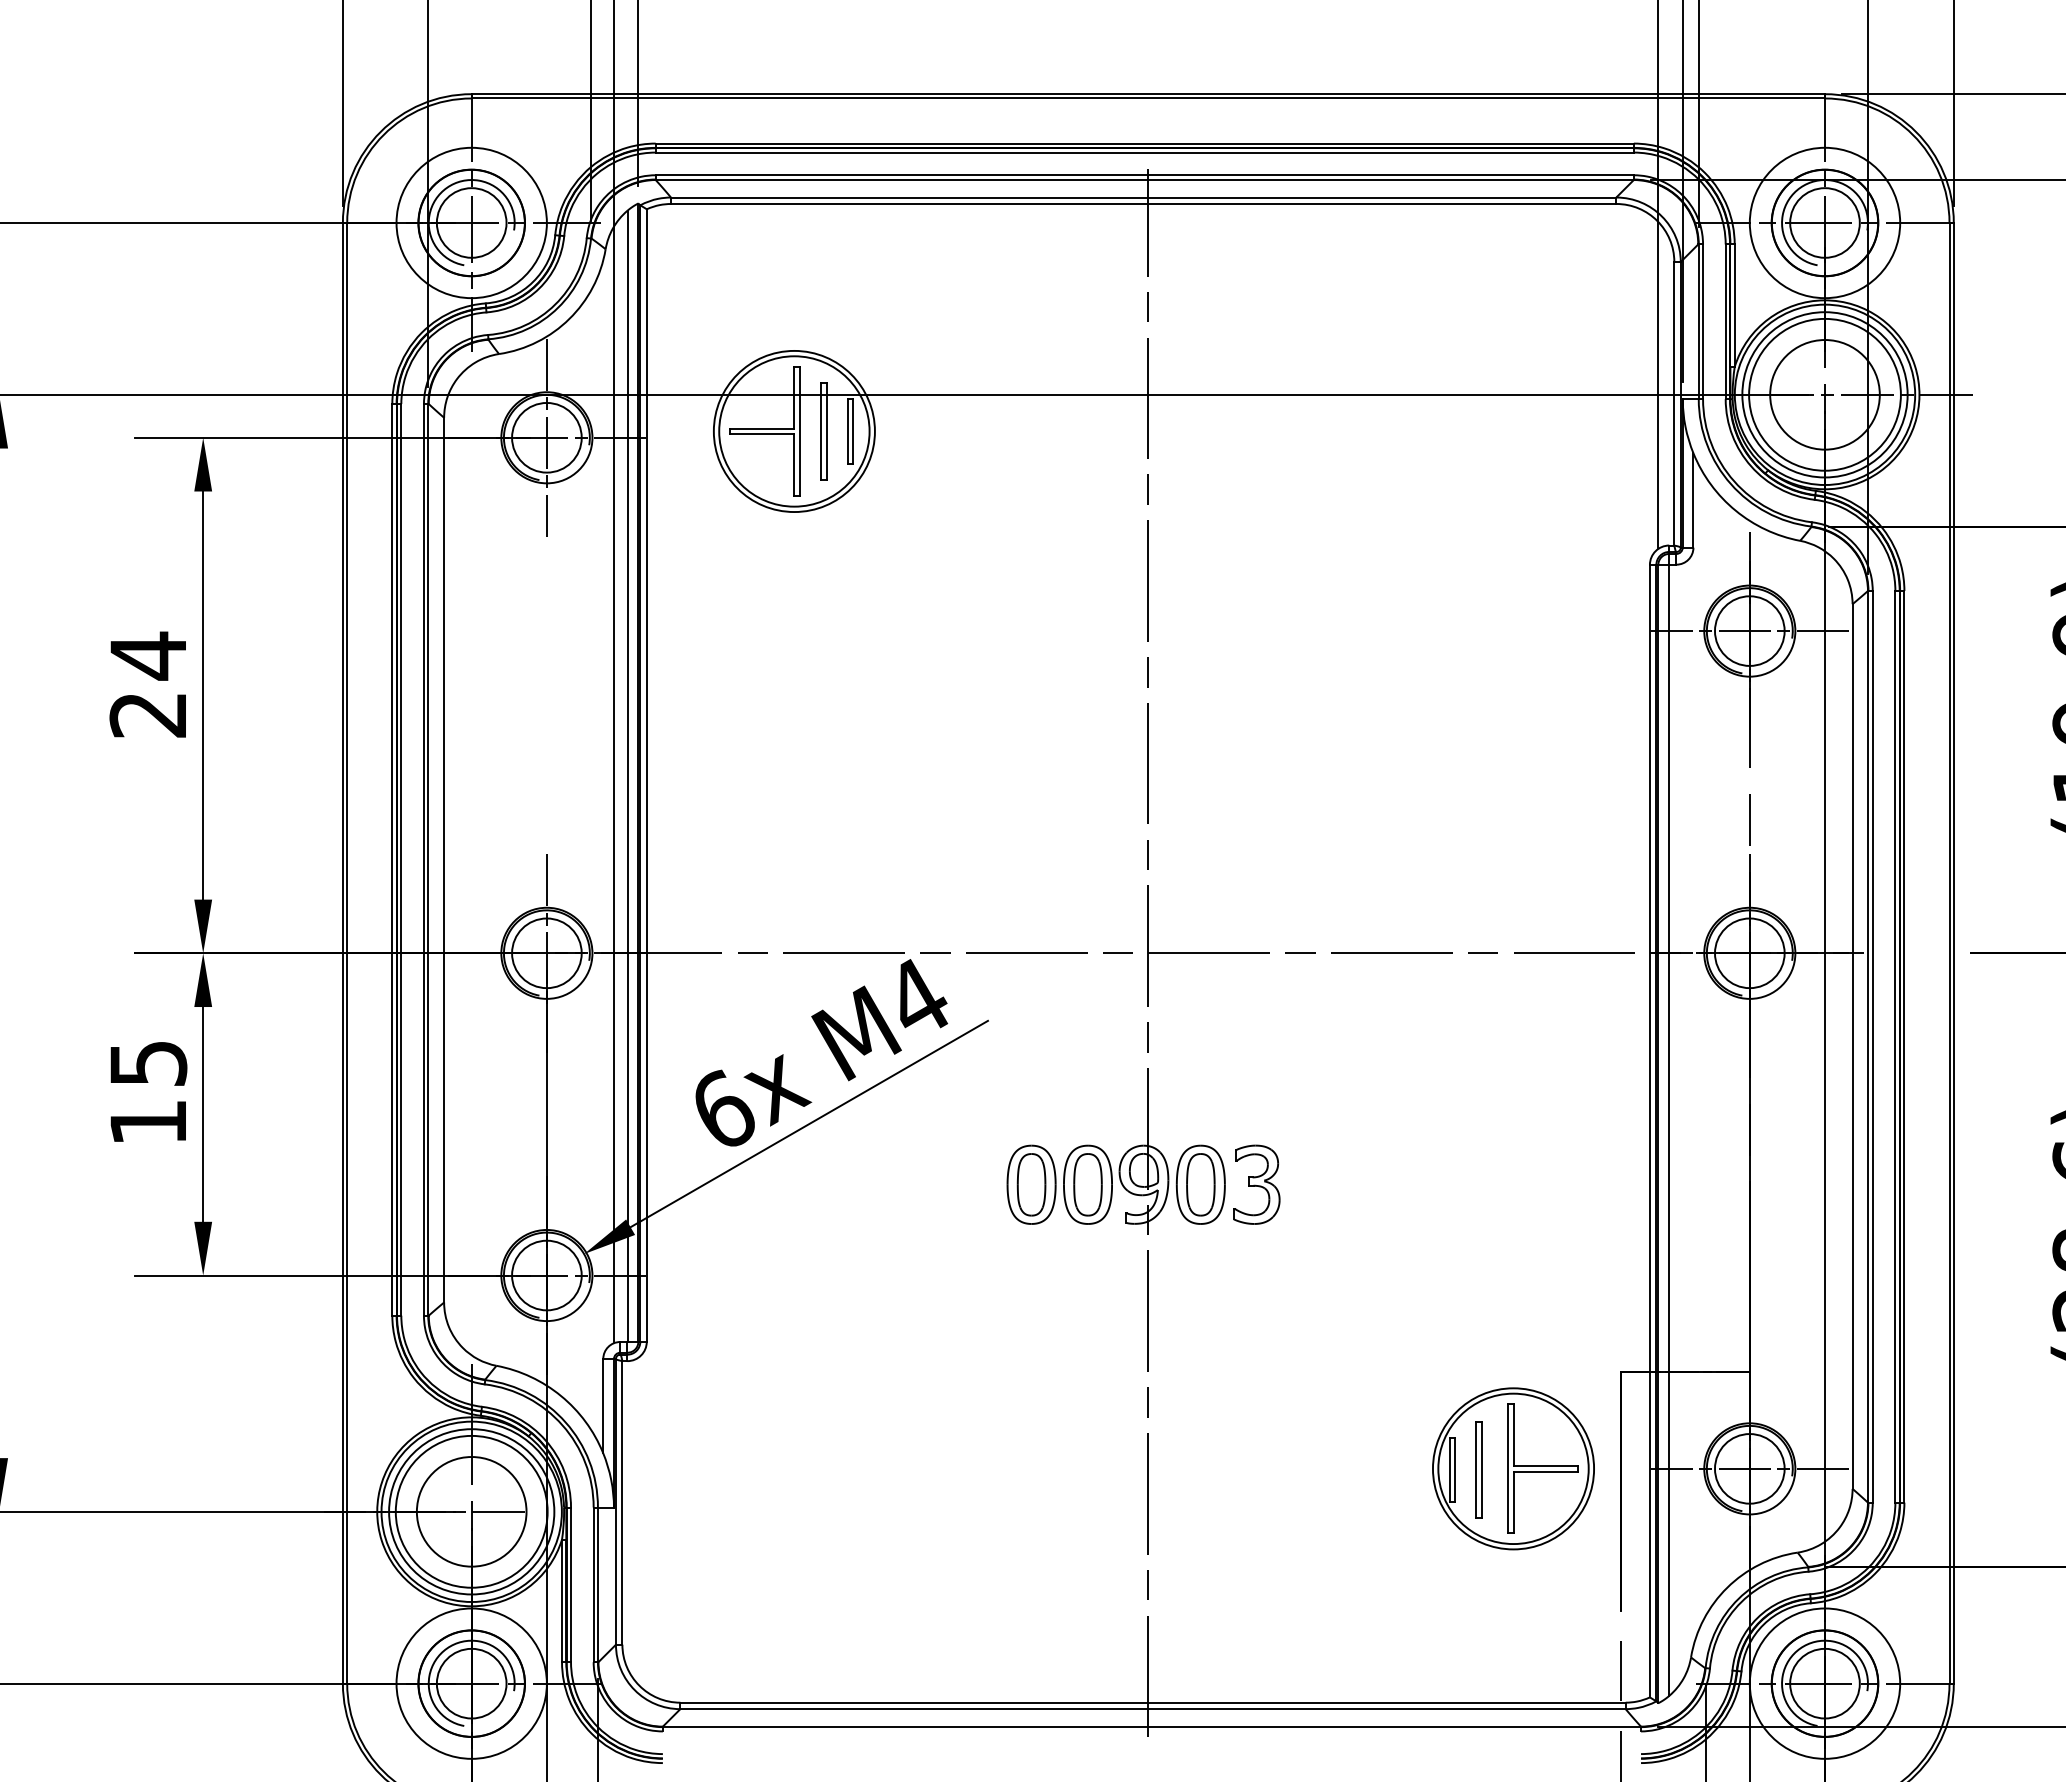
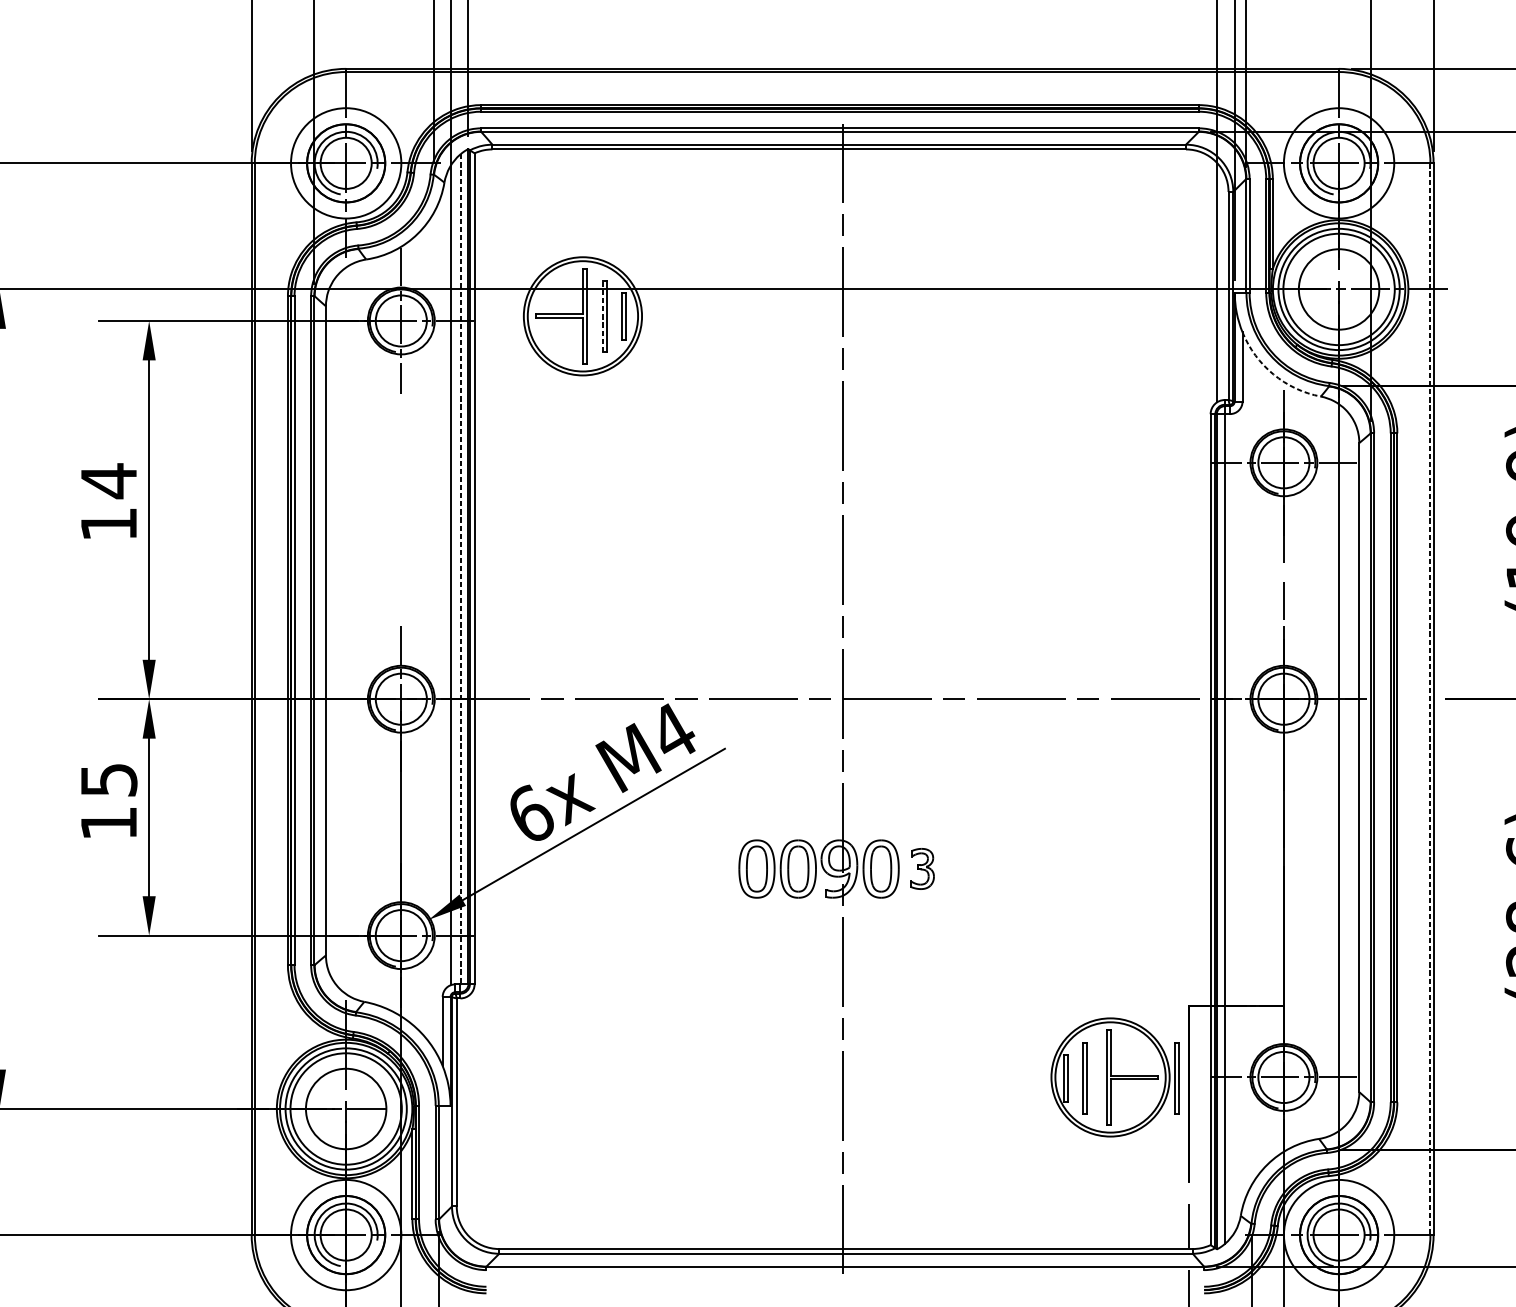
line: (821, 430) -> (602, 315), solid -> dashed
arc: (1735, 510) -> (1273, 374), solid -> dashed
text: (147, 715) -> (108, 524), 24 -> 14
line: (627, 776) -> (460, 569), solid -> dashed
line: (1949, 953) -> (1430, 699), solid -> dashed
part: (1256, 1184) -> (921, 868), size x0.7
part: (1603, 1469) -> (1176, 1077), added

